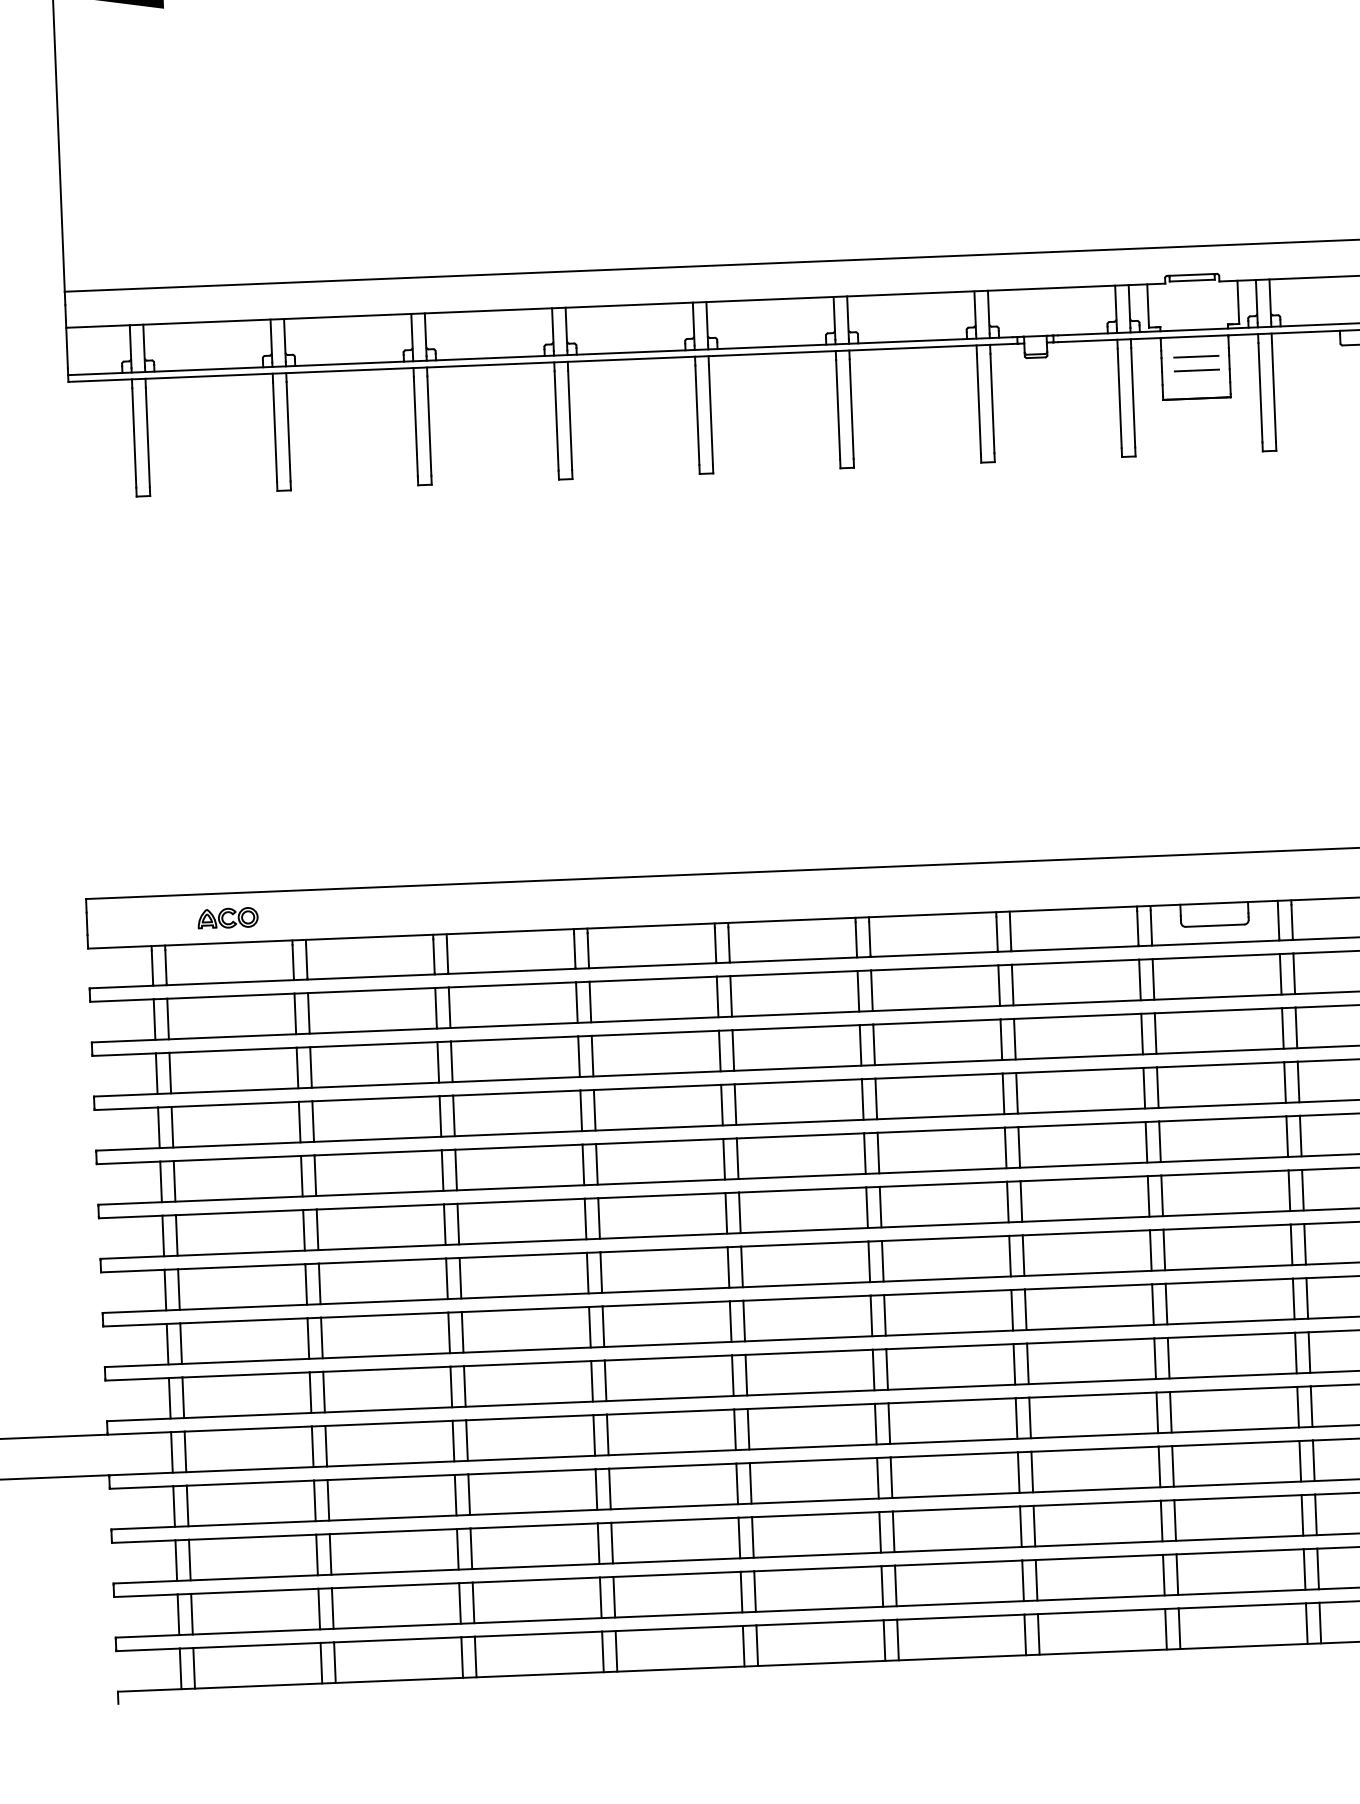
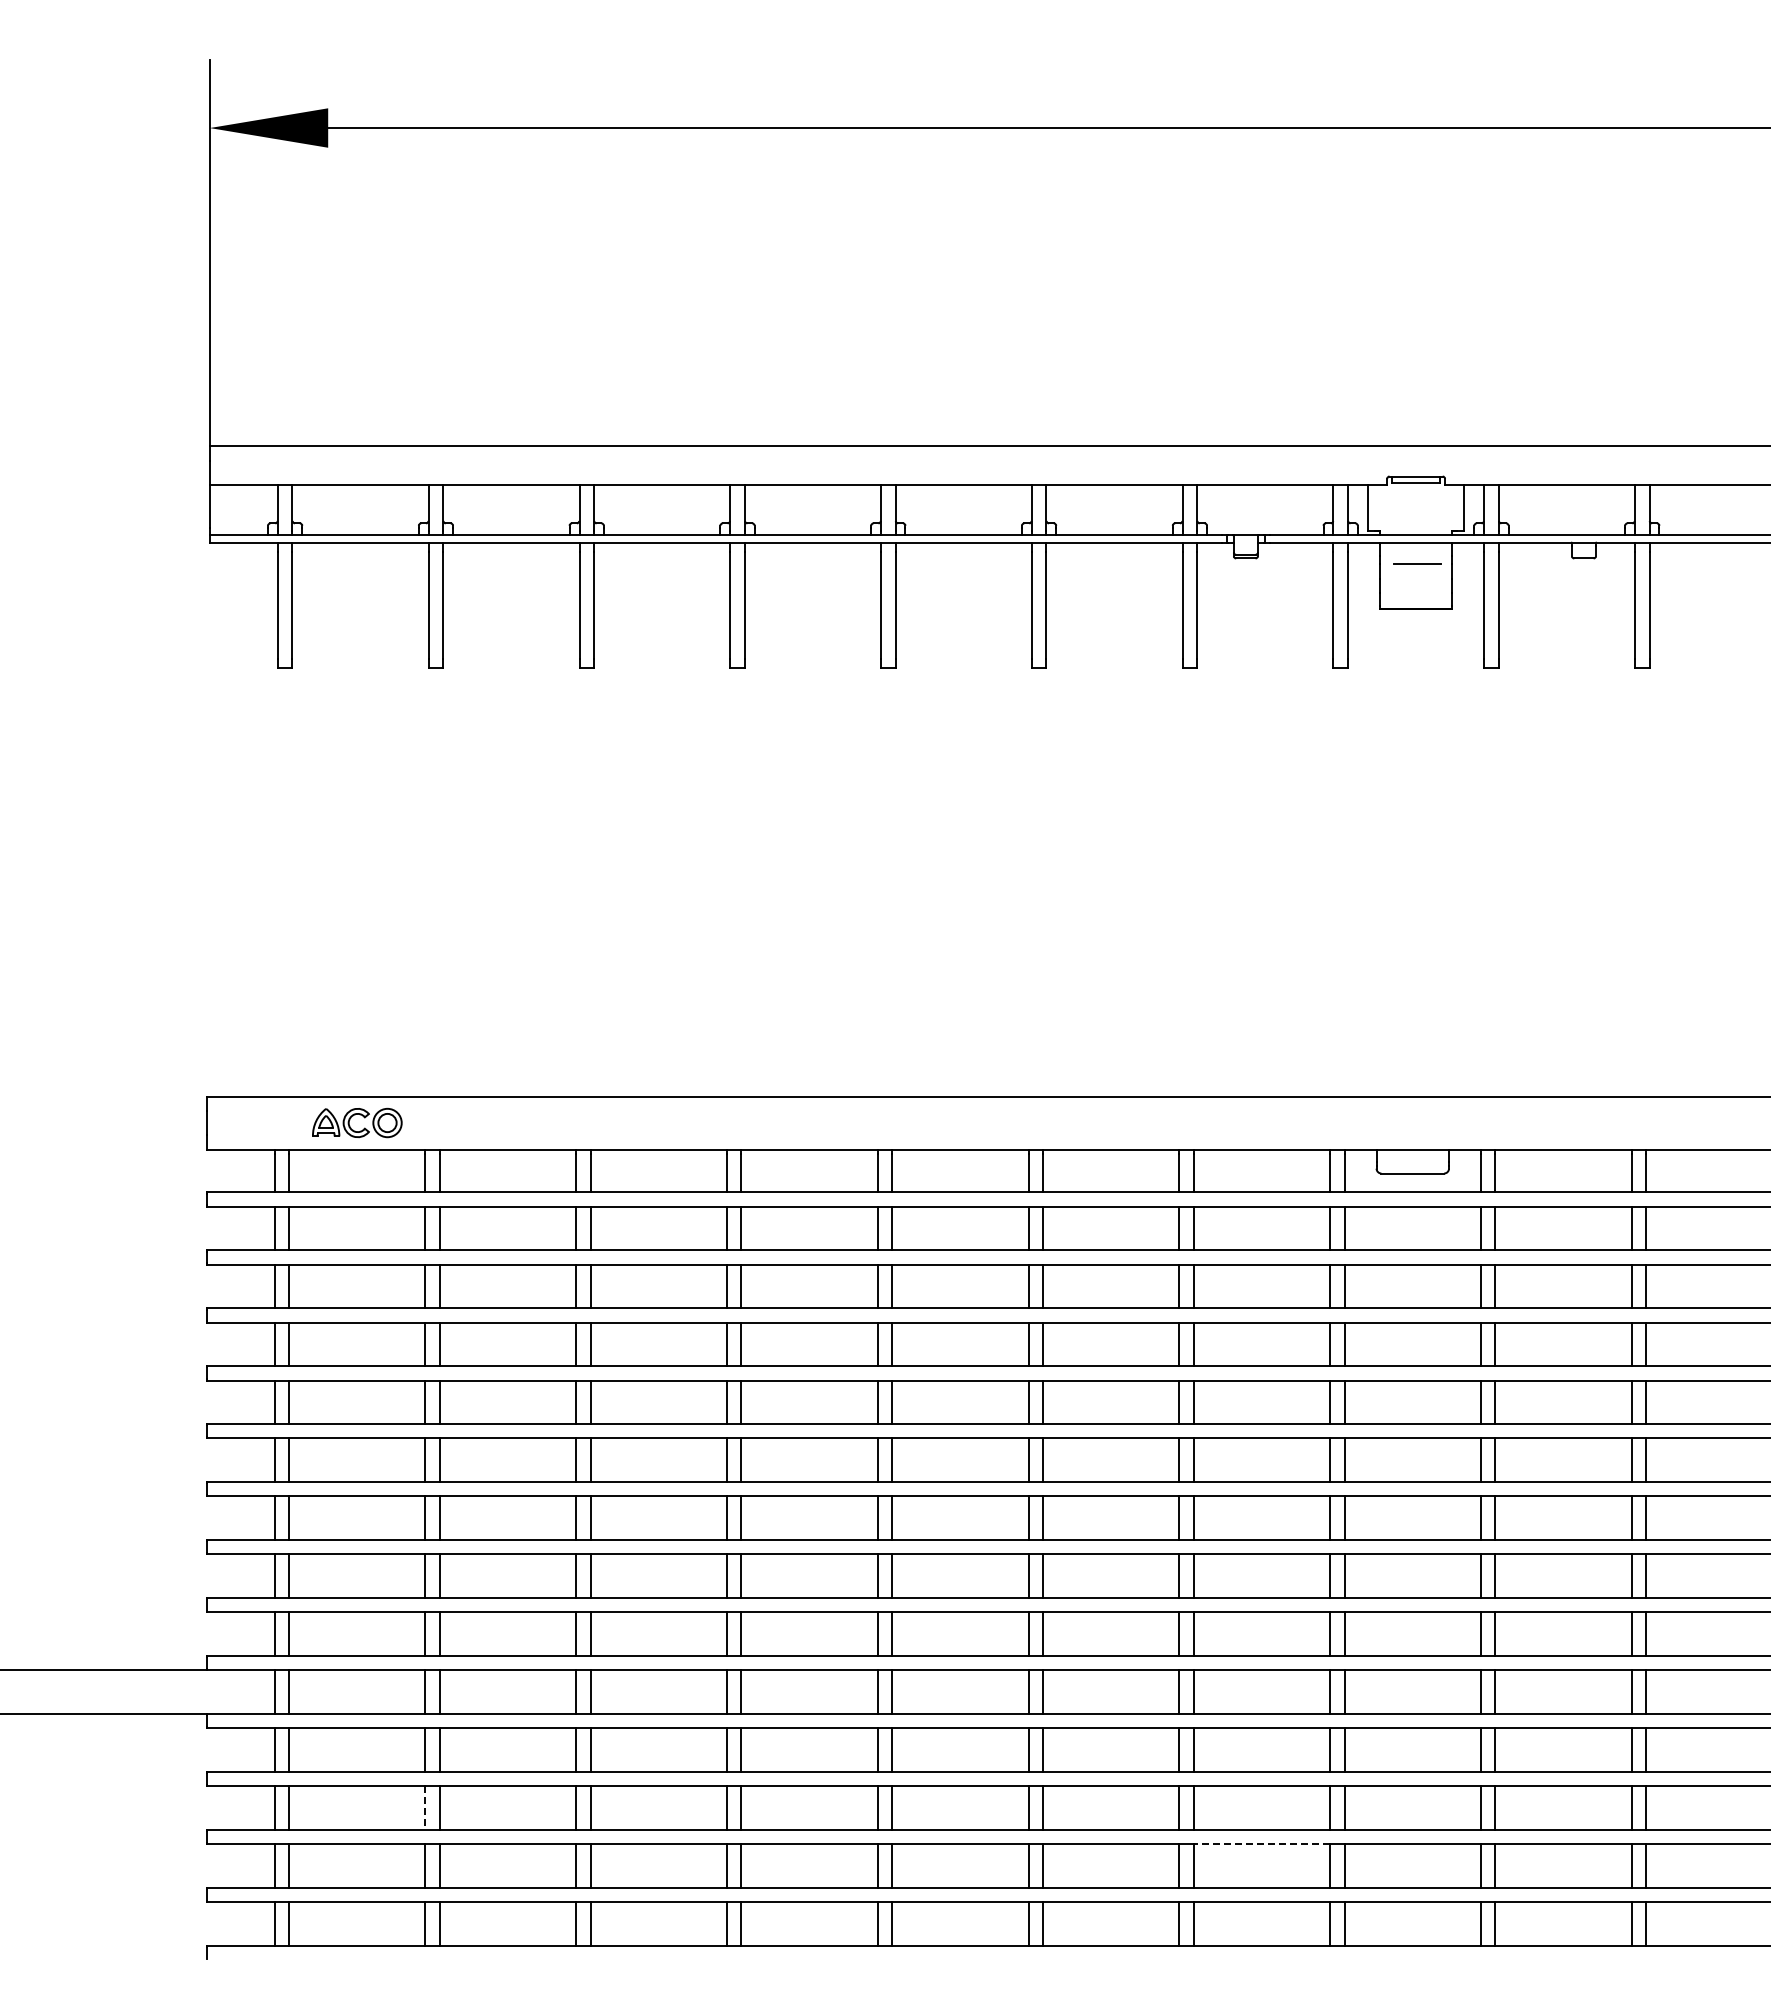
line: (1196, 370) -> (1416, 578), removed
part: (228, 918) -> (357, 1123), size x1.4
line: (317, 1554) -> (425, 1807), solid -> dashed
line: (1098, 1557) -> (1261, 1844), solid -> dashed

